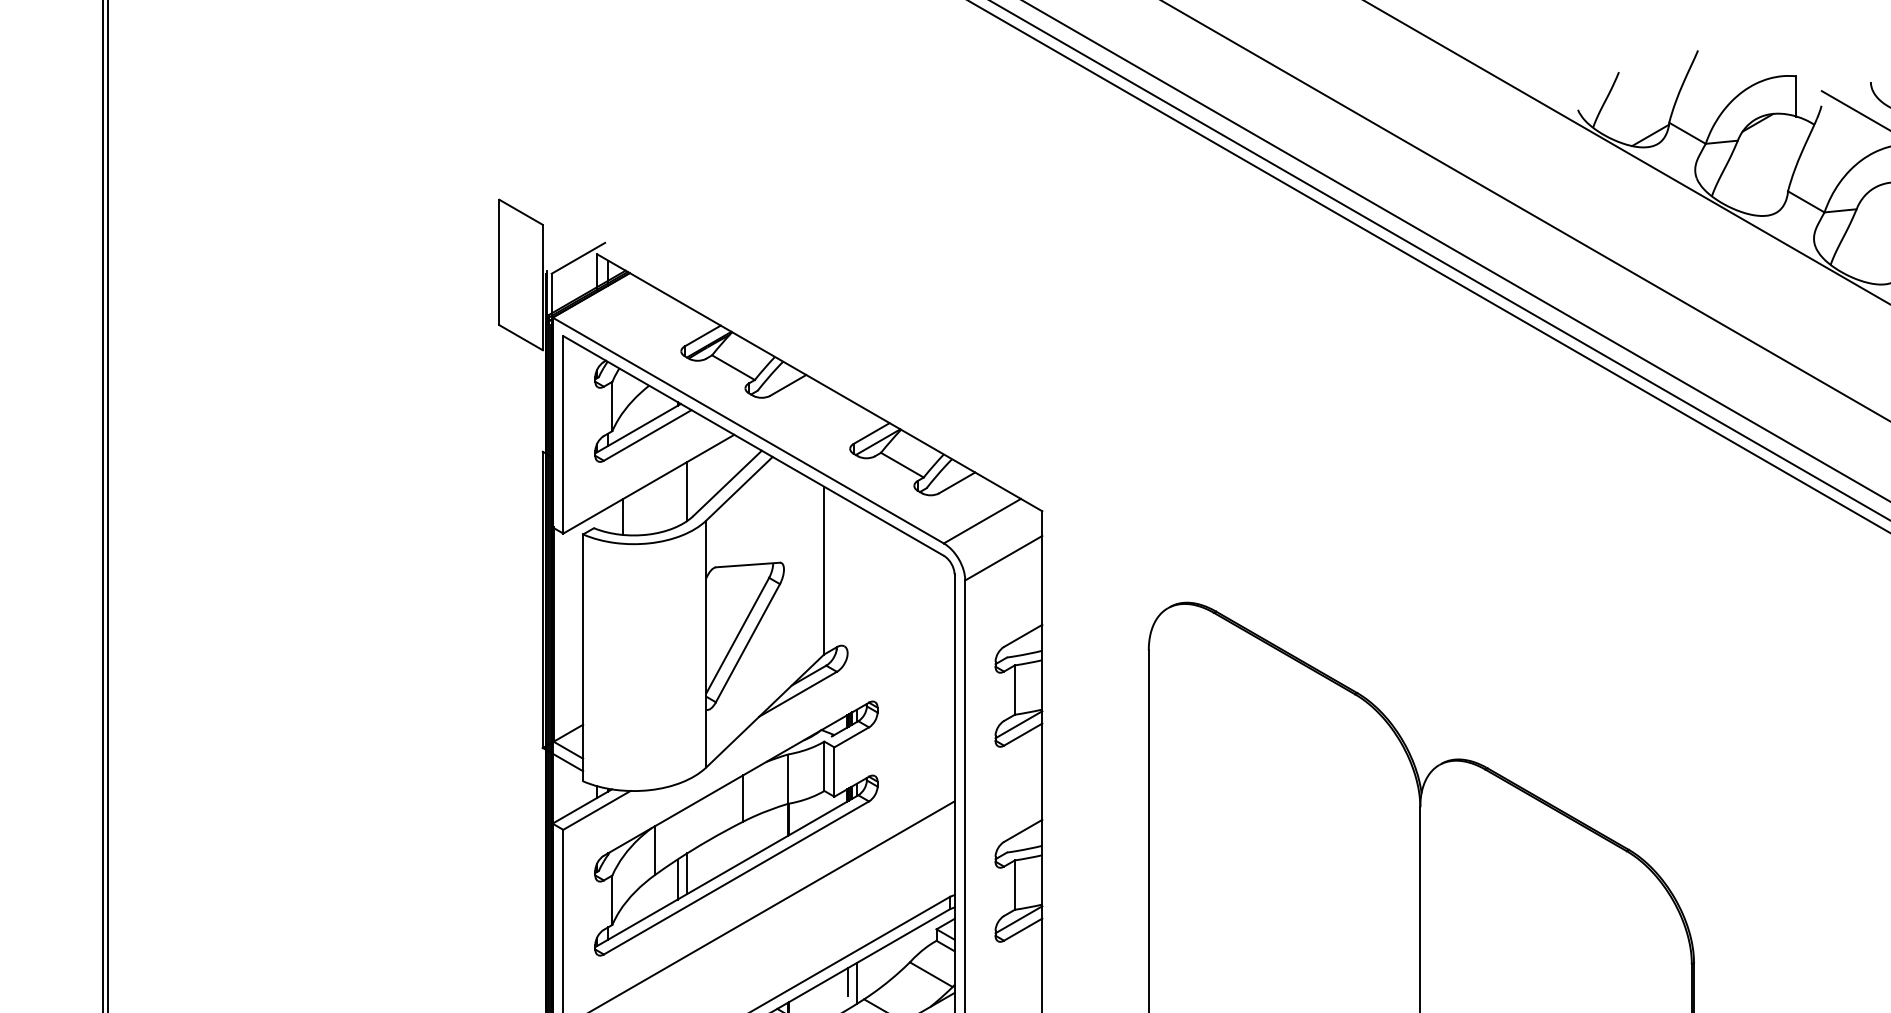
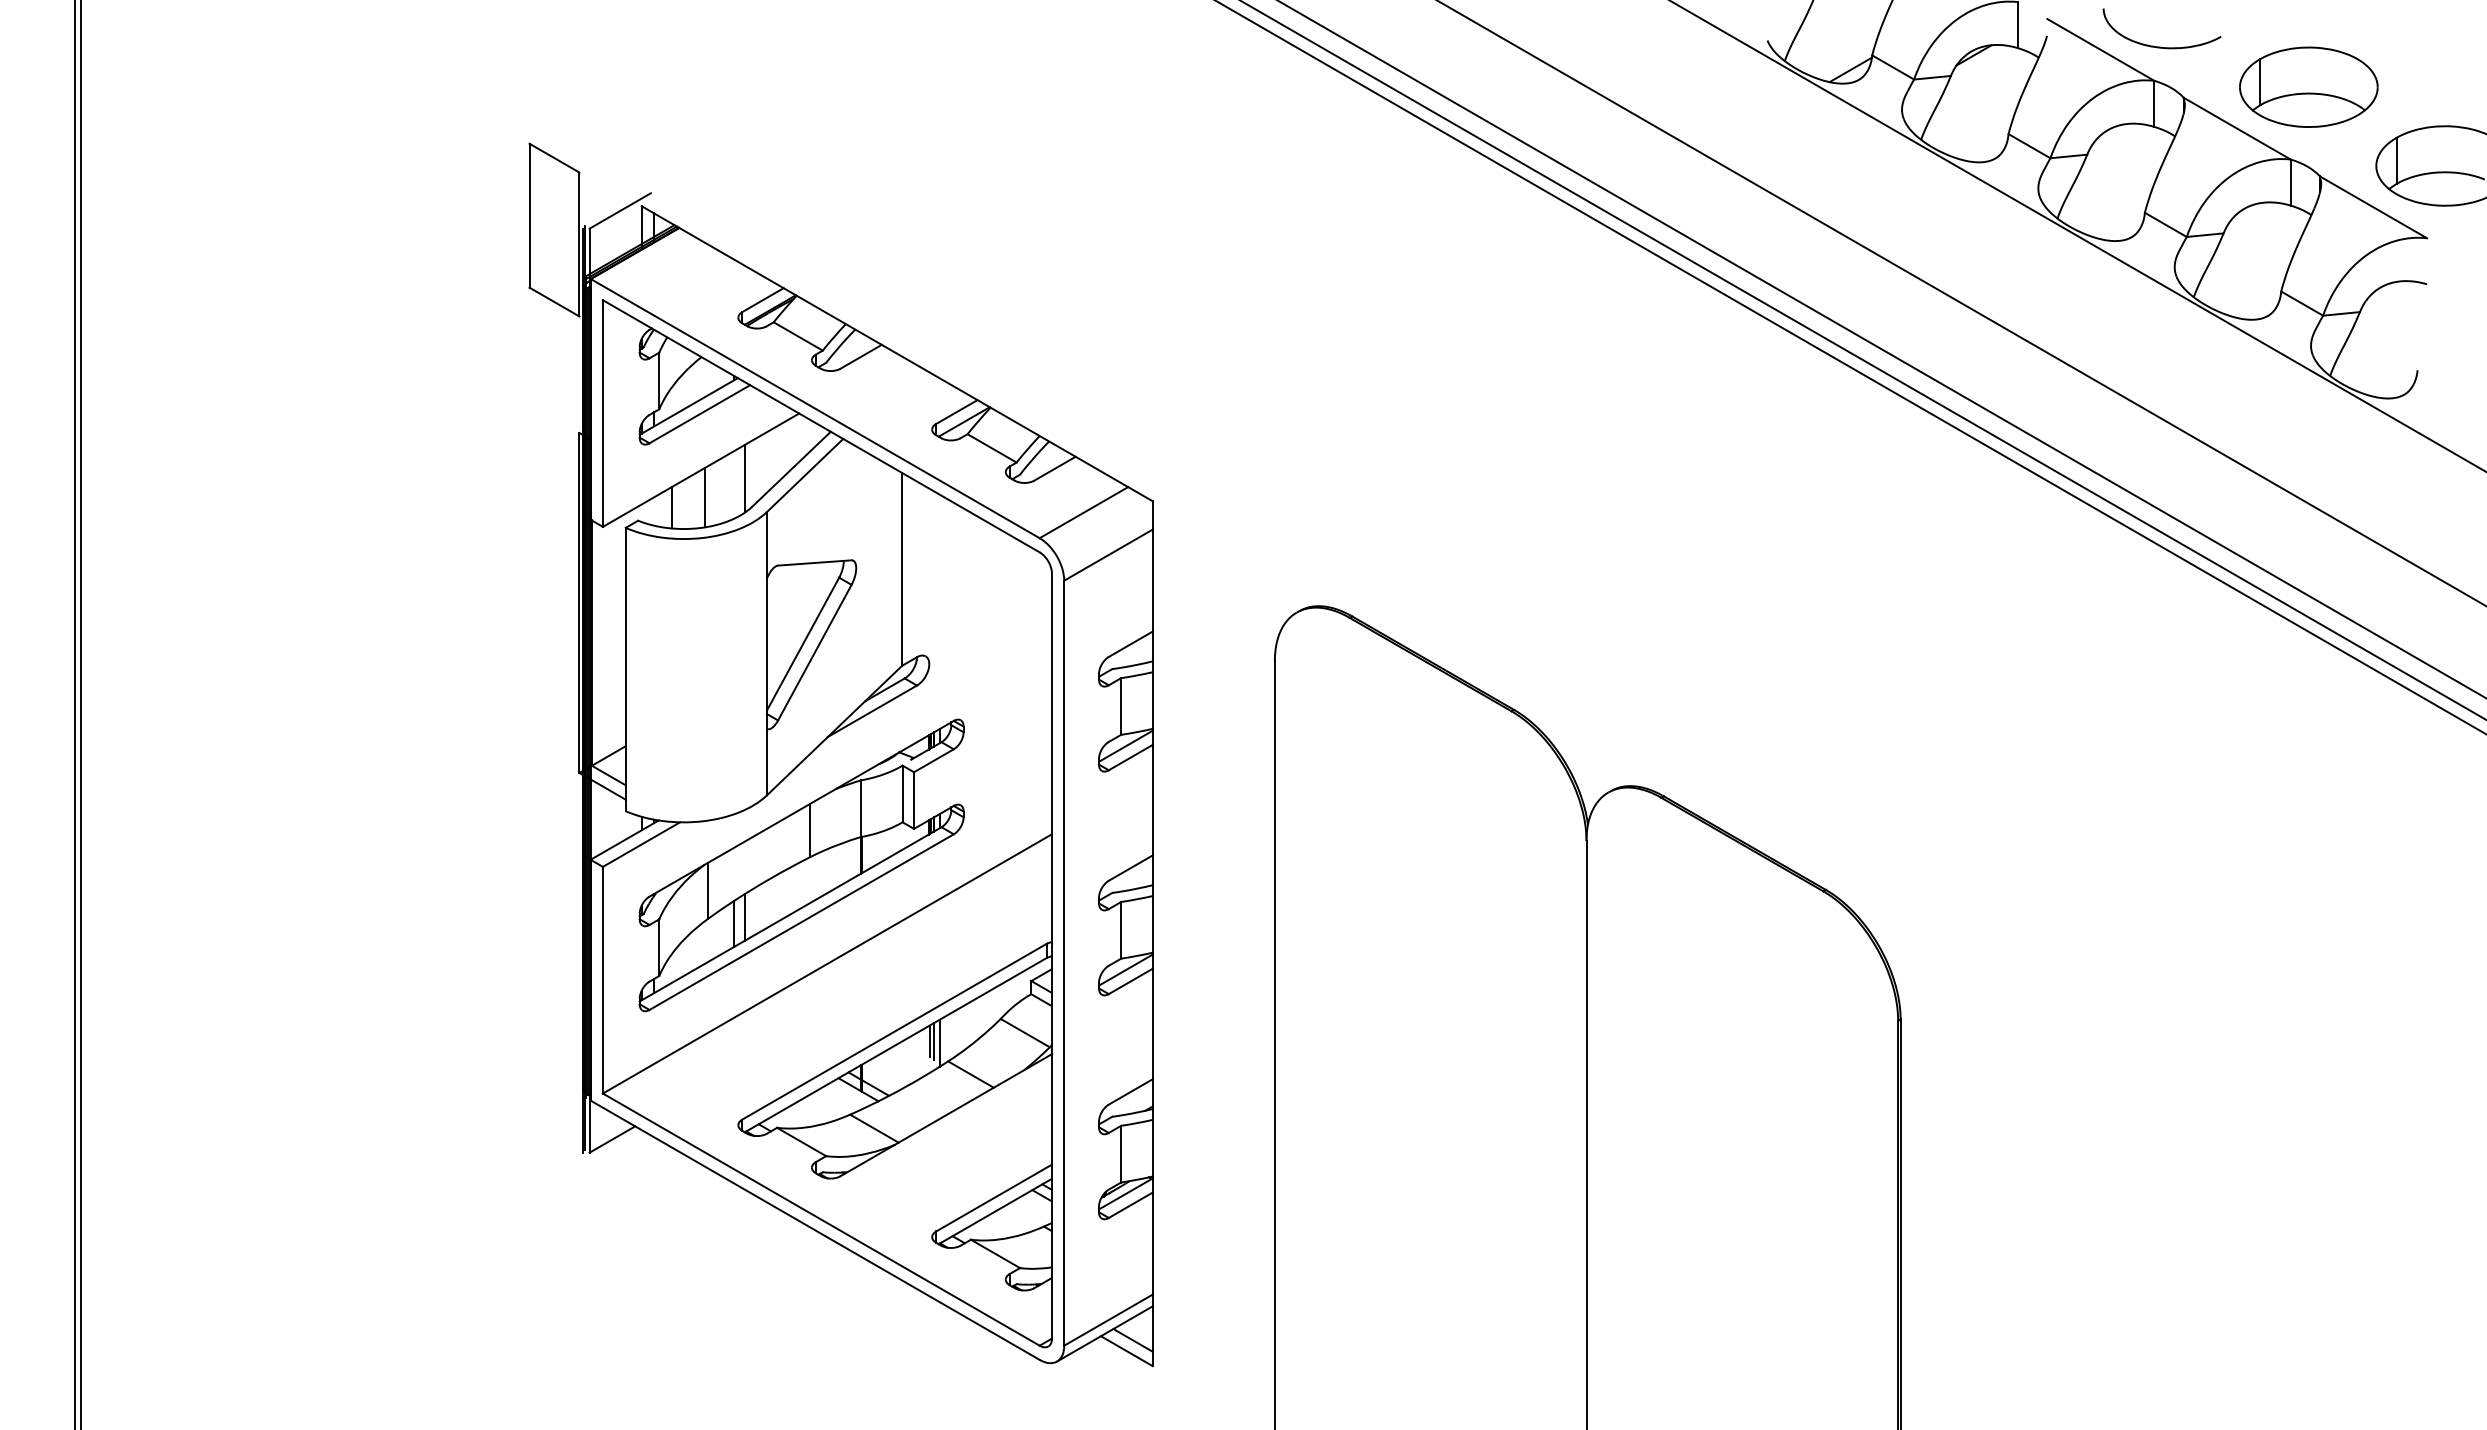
line: (652, 507) -> (705, 497), added
line: (852, 981) -> (934, 1040), added

